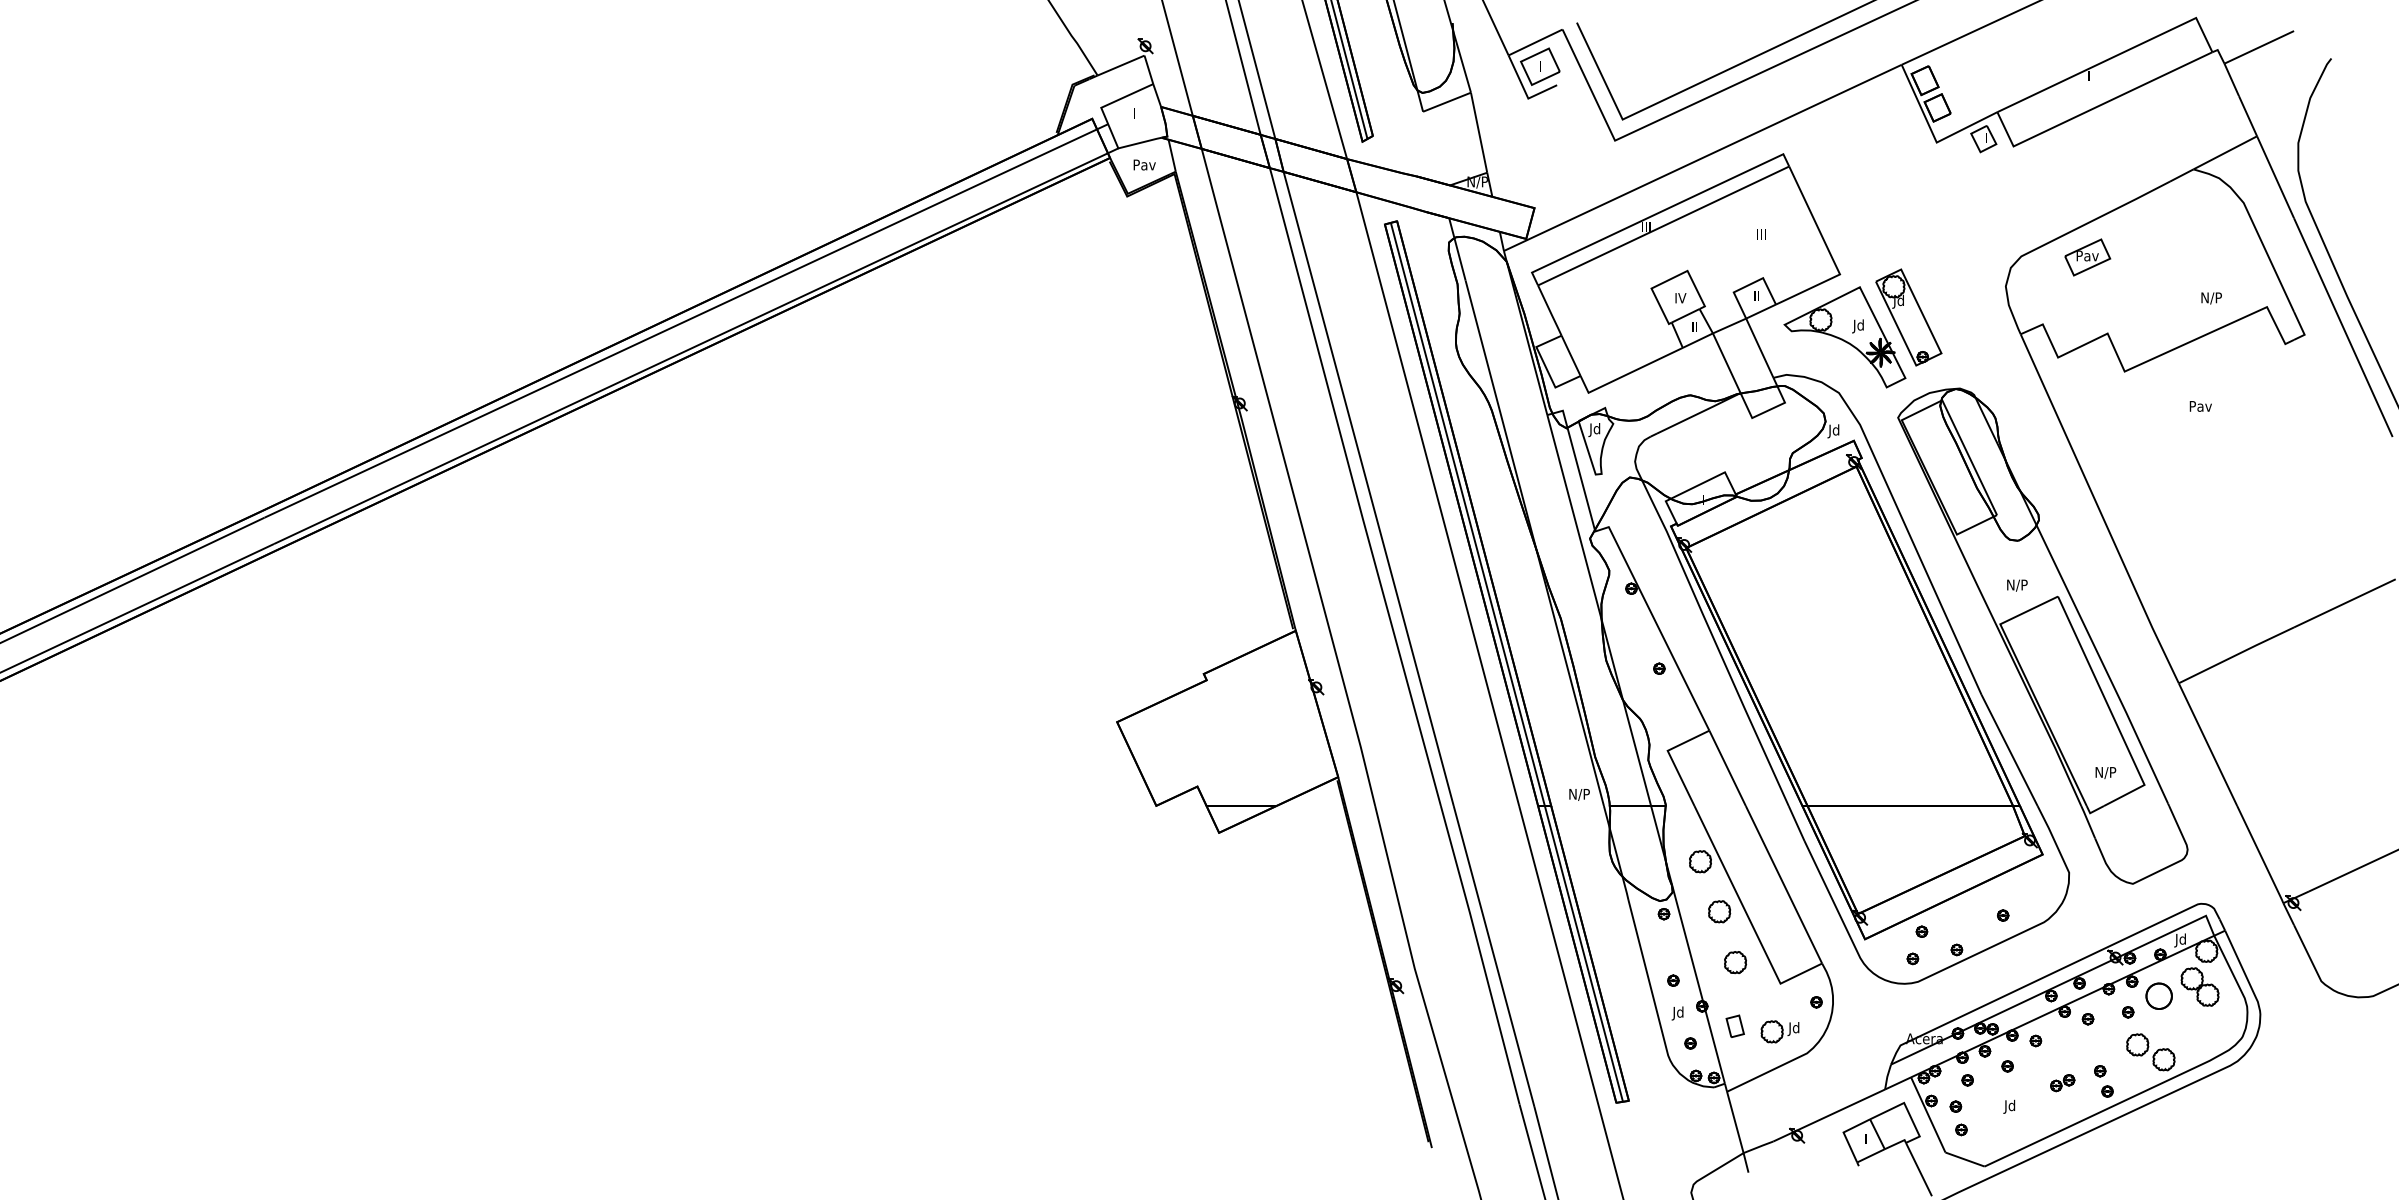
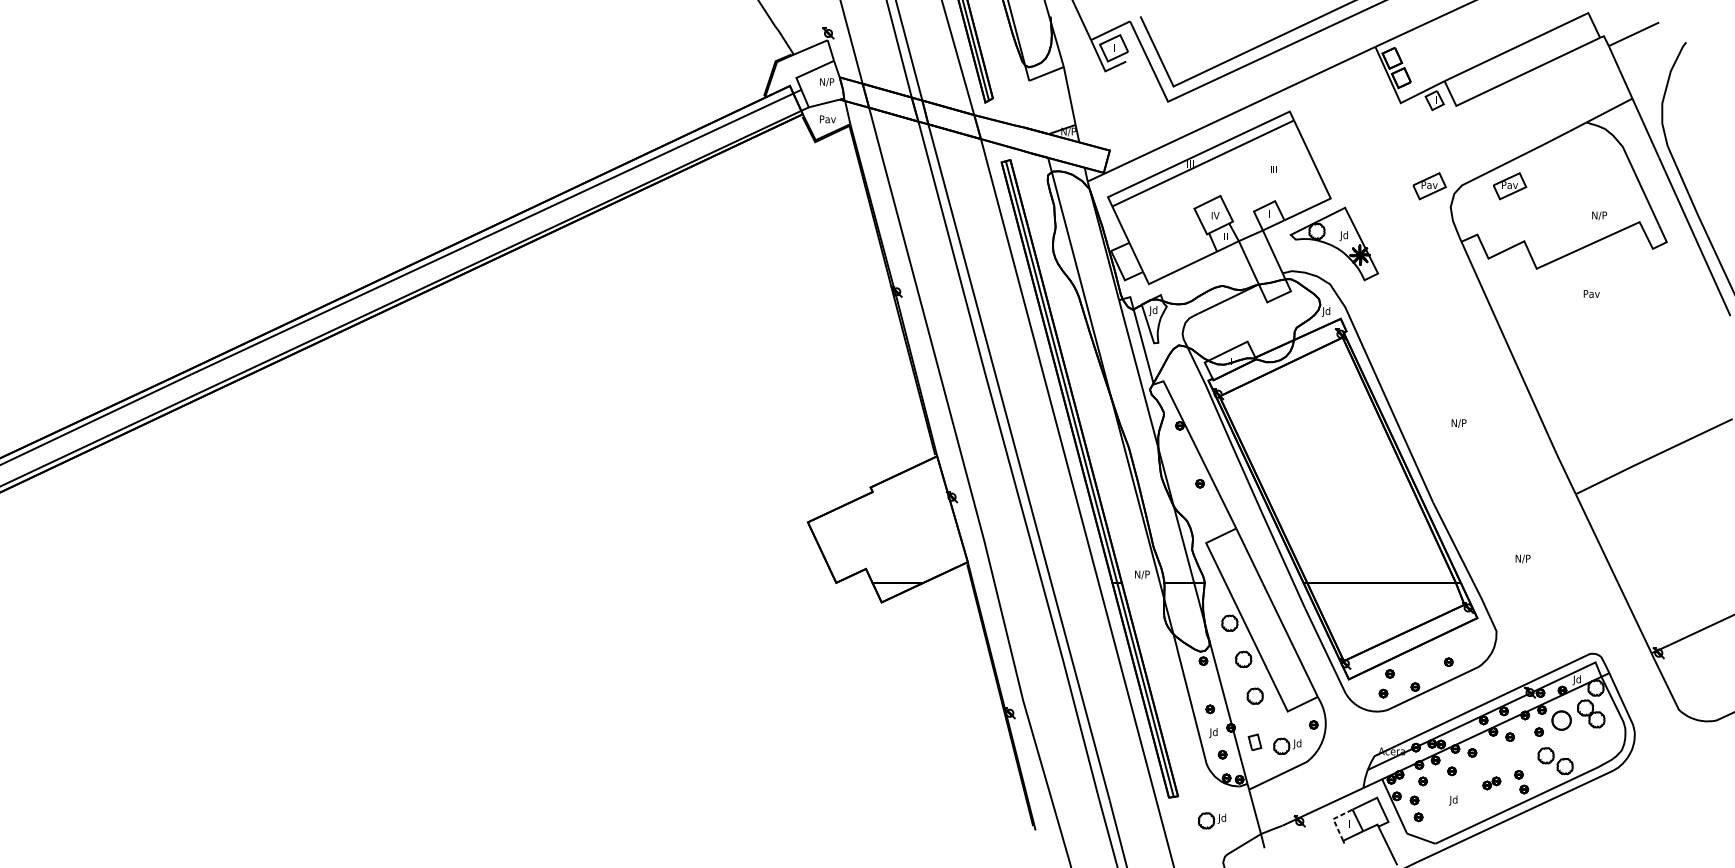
text: (1143, 113) -> (826, 82), I -> N/P
part: (1976, 257) -> (1429, 186), added
part: (1908, 317) -> (1380, 229), removed
part: (2042, 635) -> (1477, 459), removed
line: (1843, 1133) -> (1333, 819), solid -> dashed
part: (1675, 1134) -> (1211, 820), added

